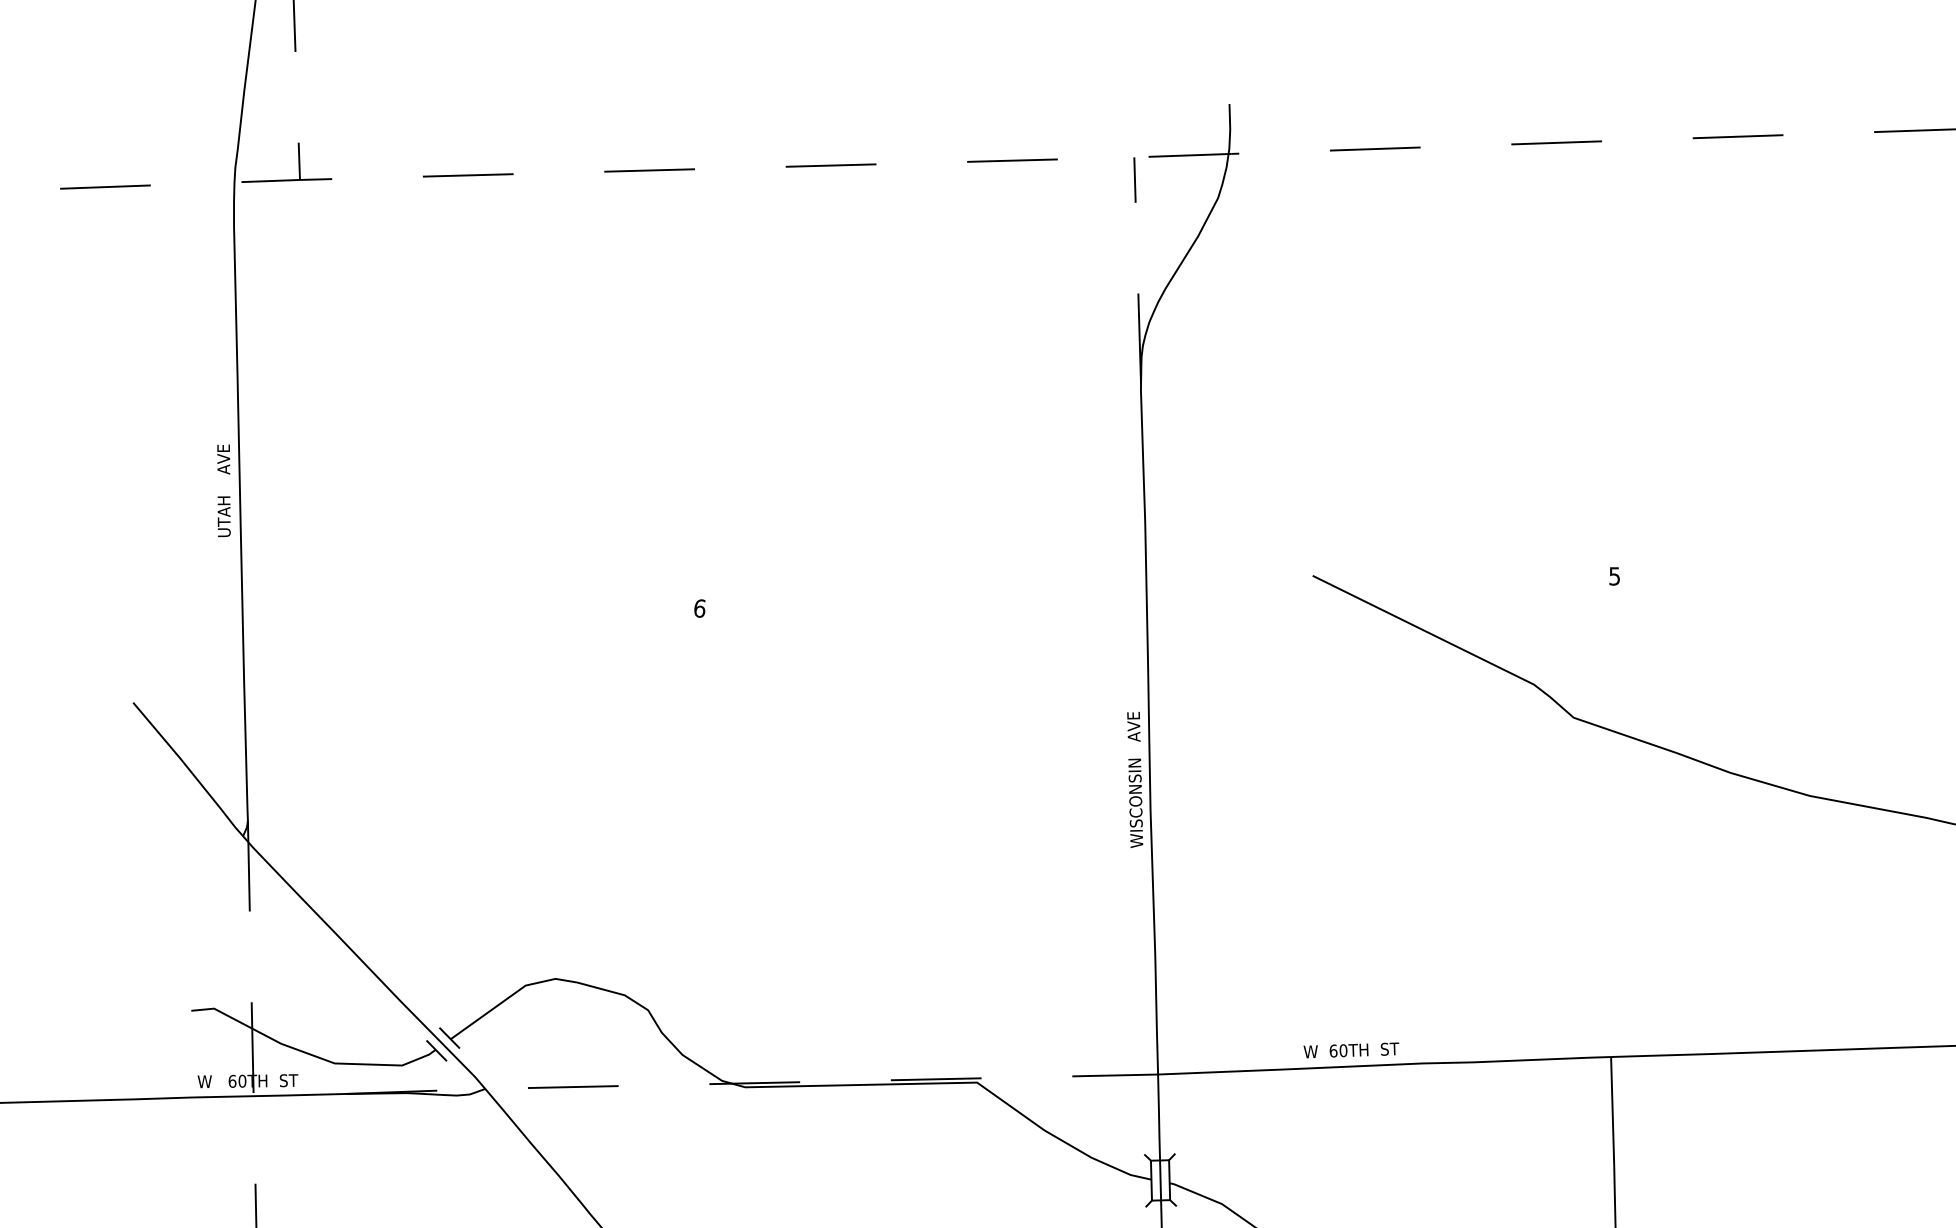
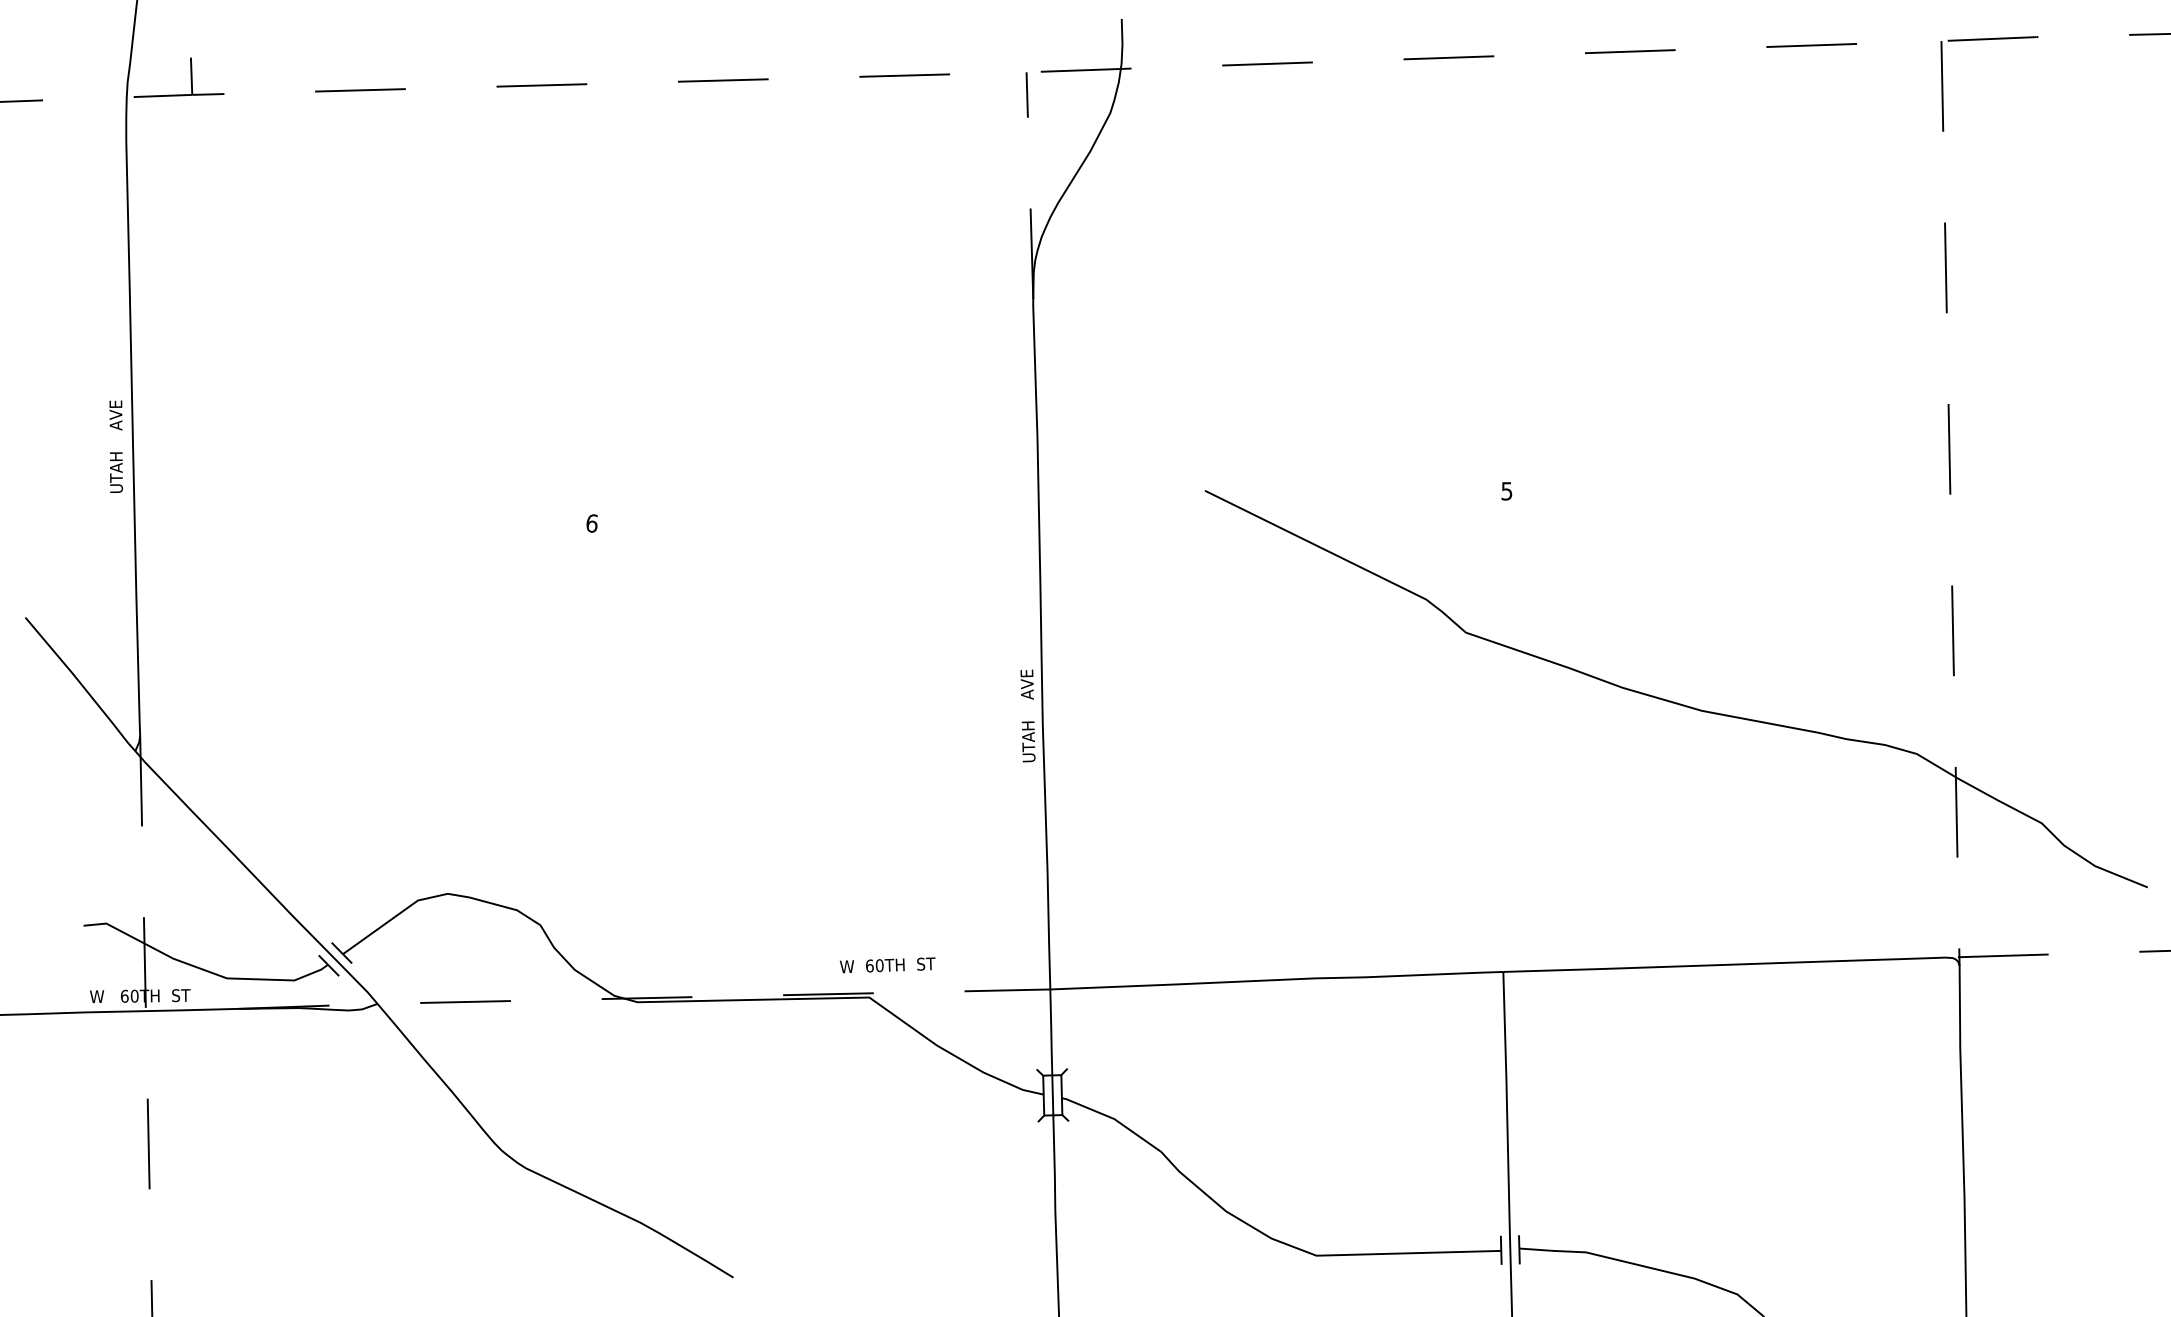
text: (223, 490) -> (115, 446), moved
text: (1135, 779) -> (1027, 694), WISCONSIN   AVE -> UTAH    AVE
text: (1351, 1050) -> (887, 965), moved

